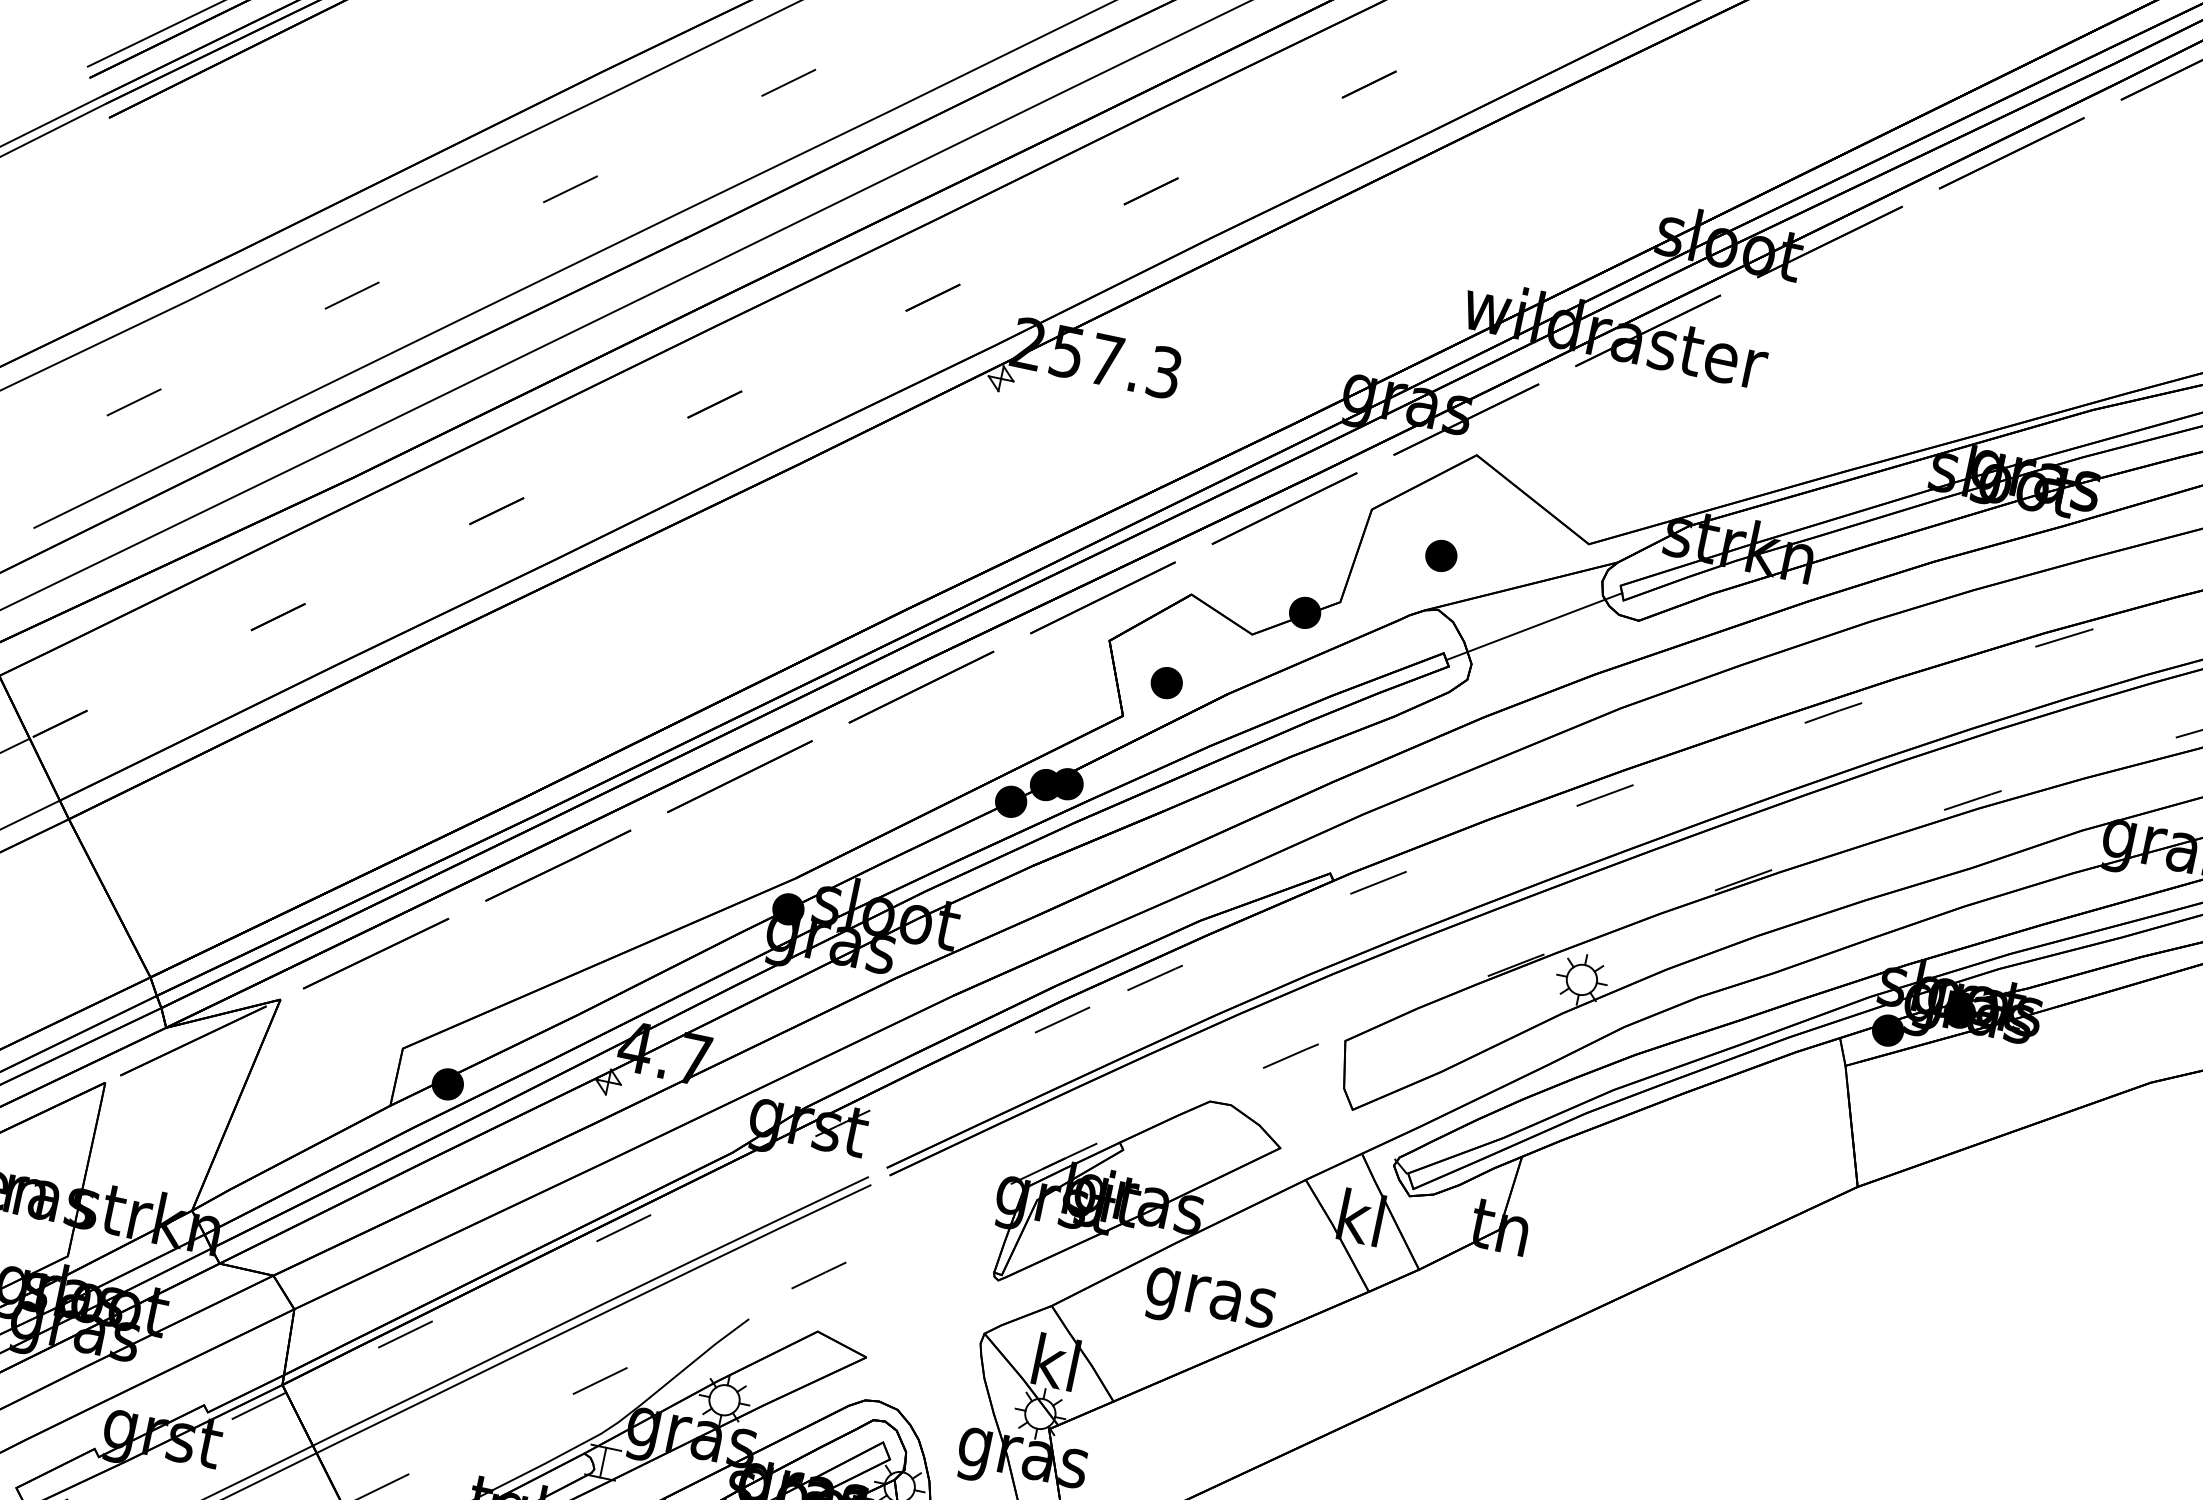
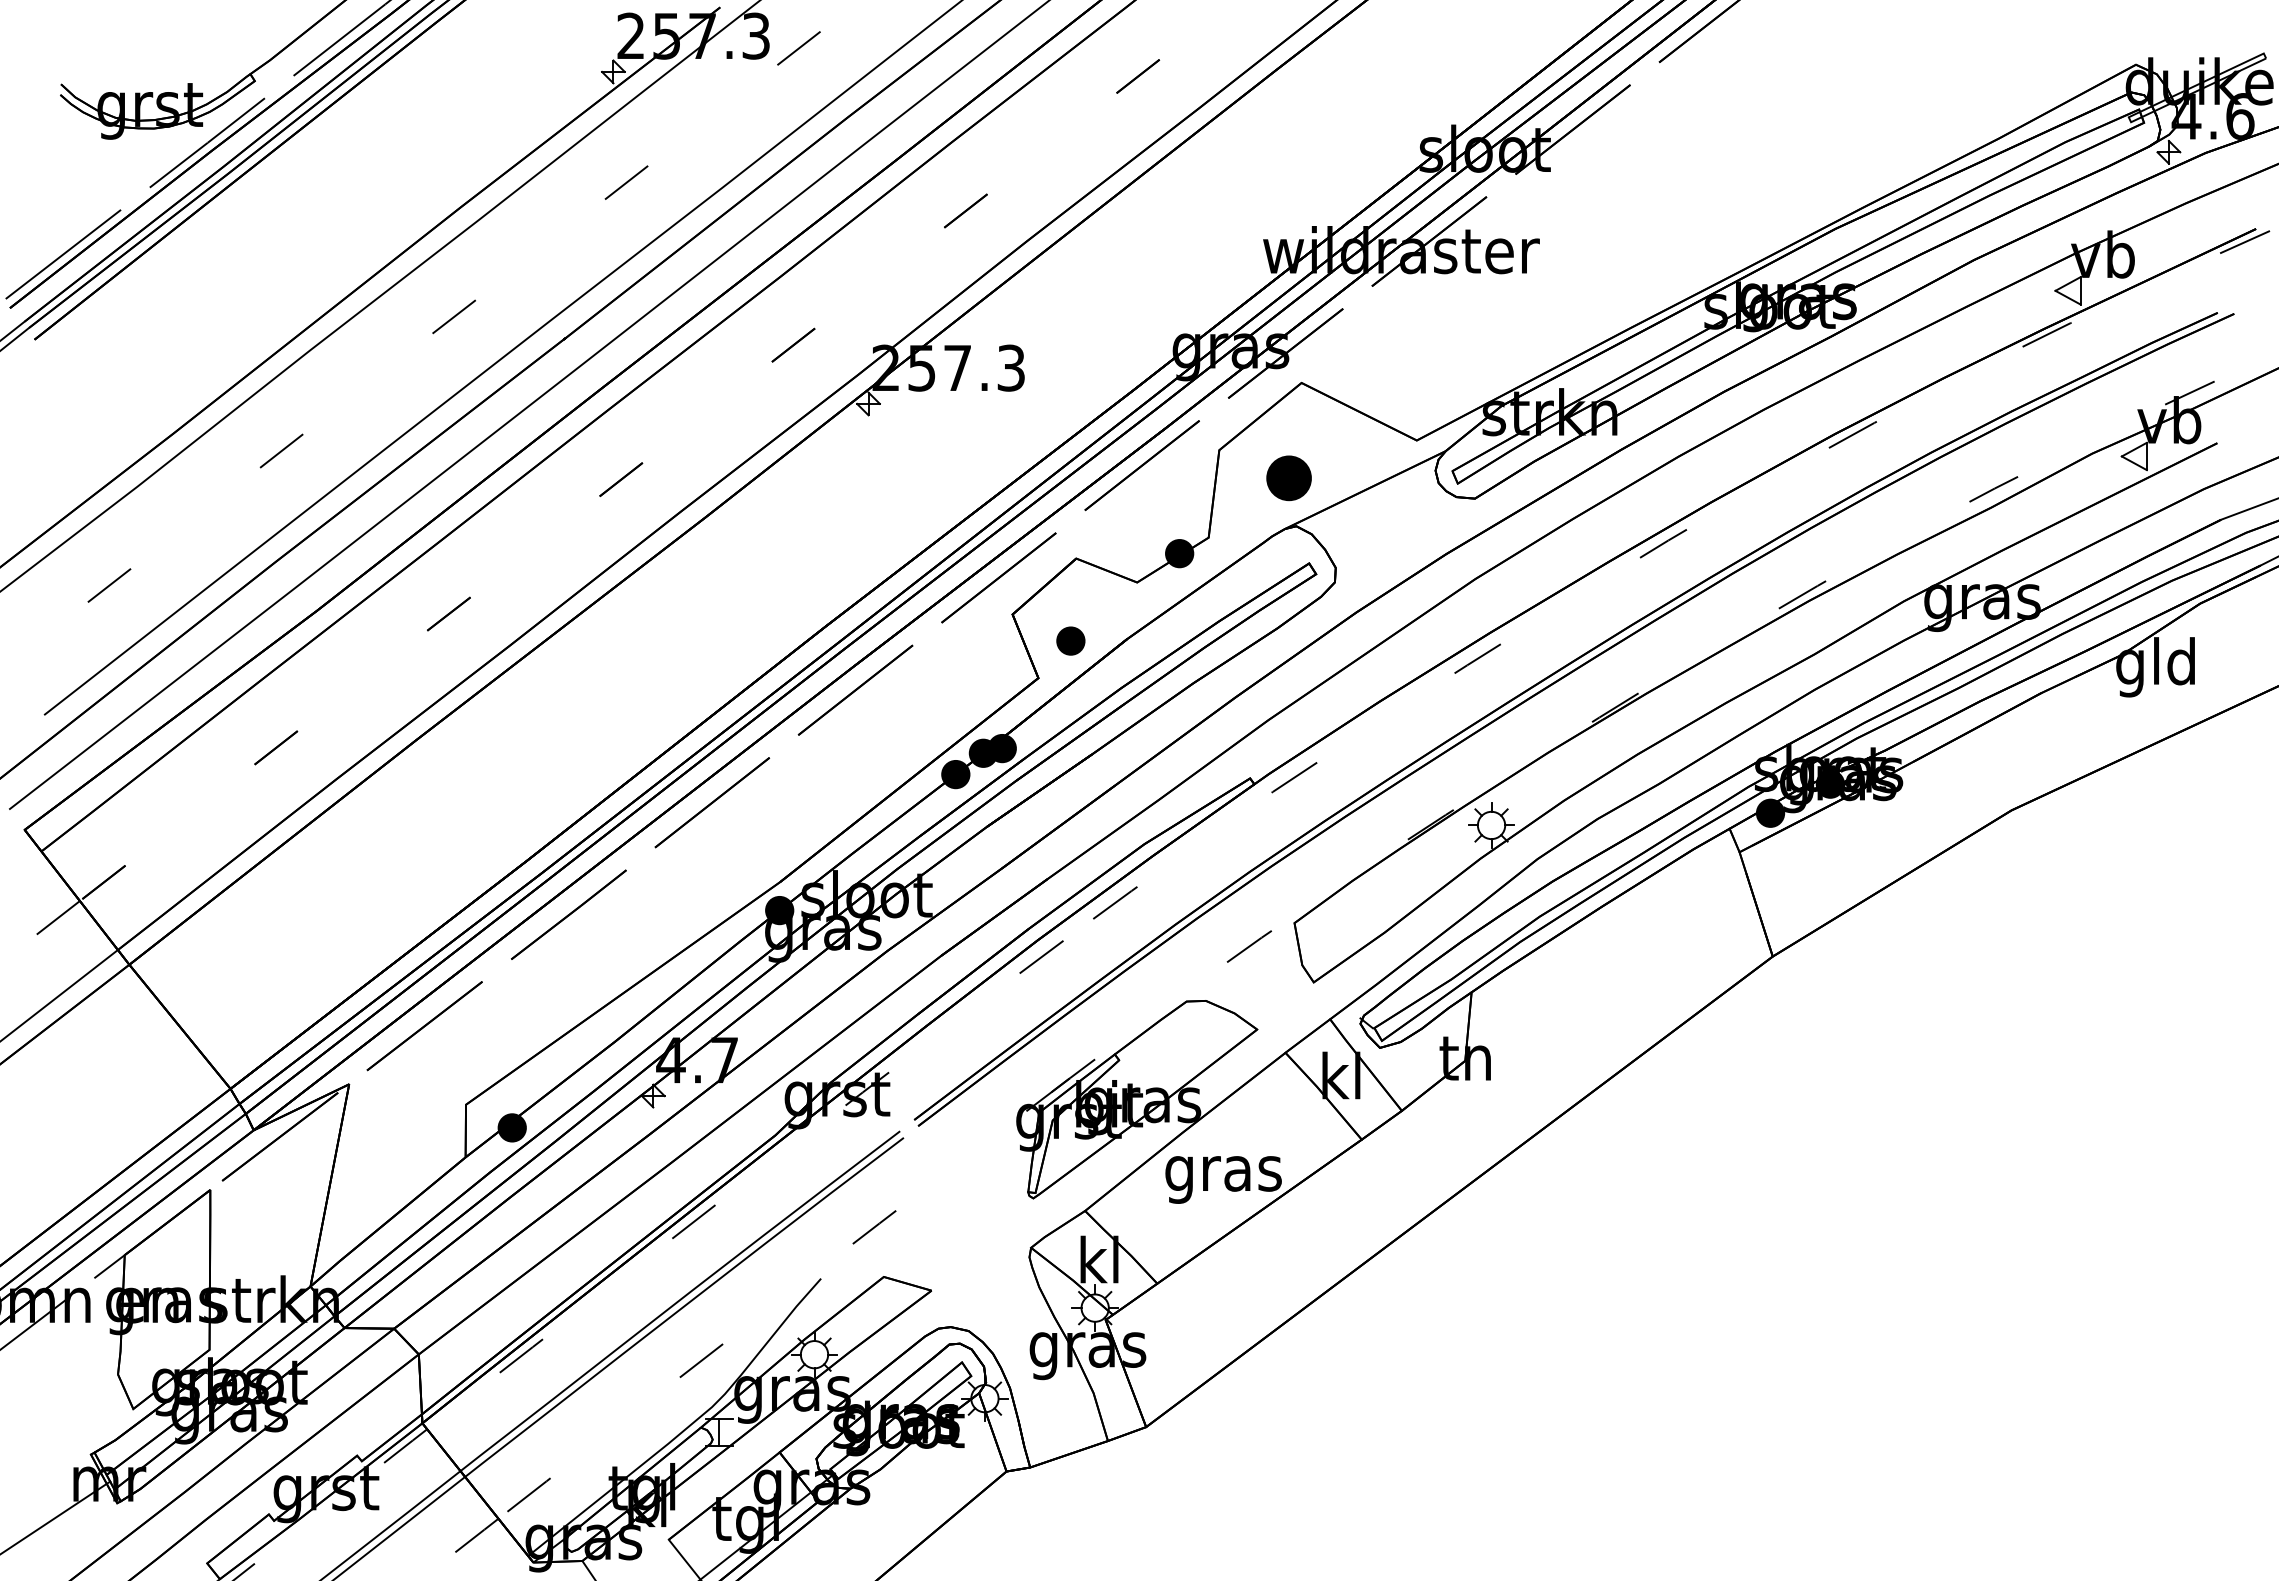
part: (1440, 555) -> (1288, 477), size x1.6
line: (1533, 625) -> (1383, 522), removed

